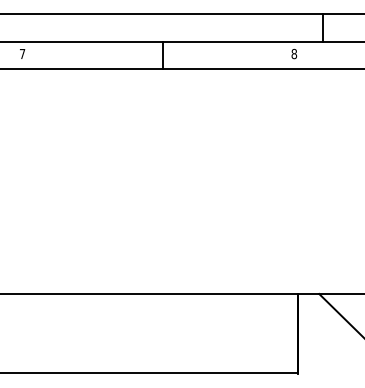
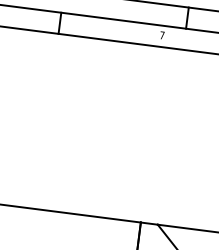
text: (294, 53) -> (162, 35), 8 -> 7

